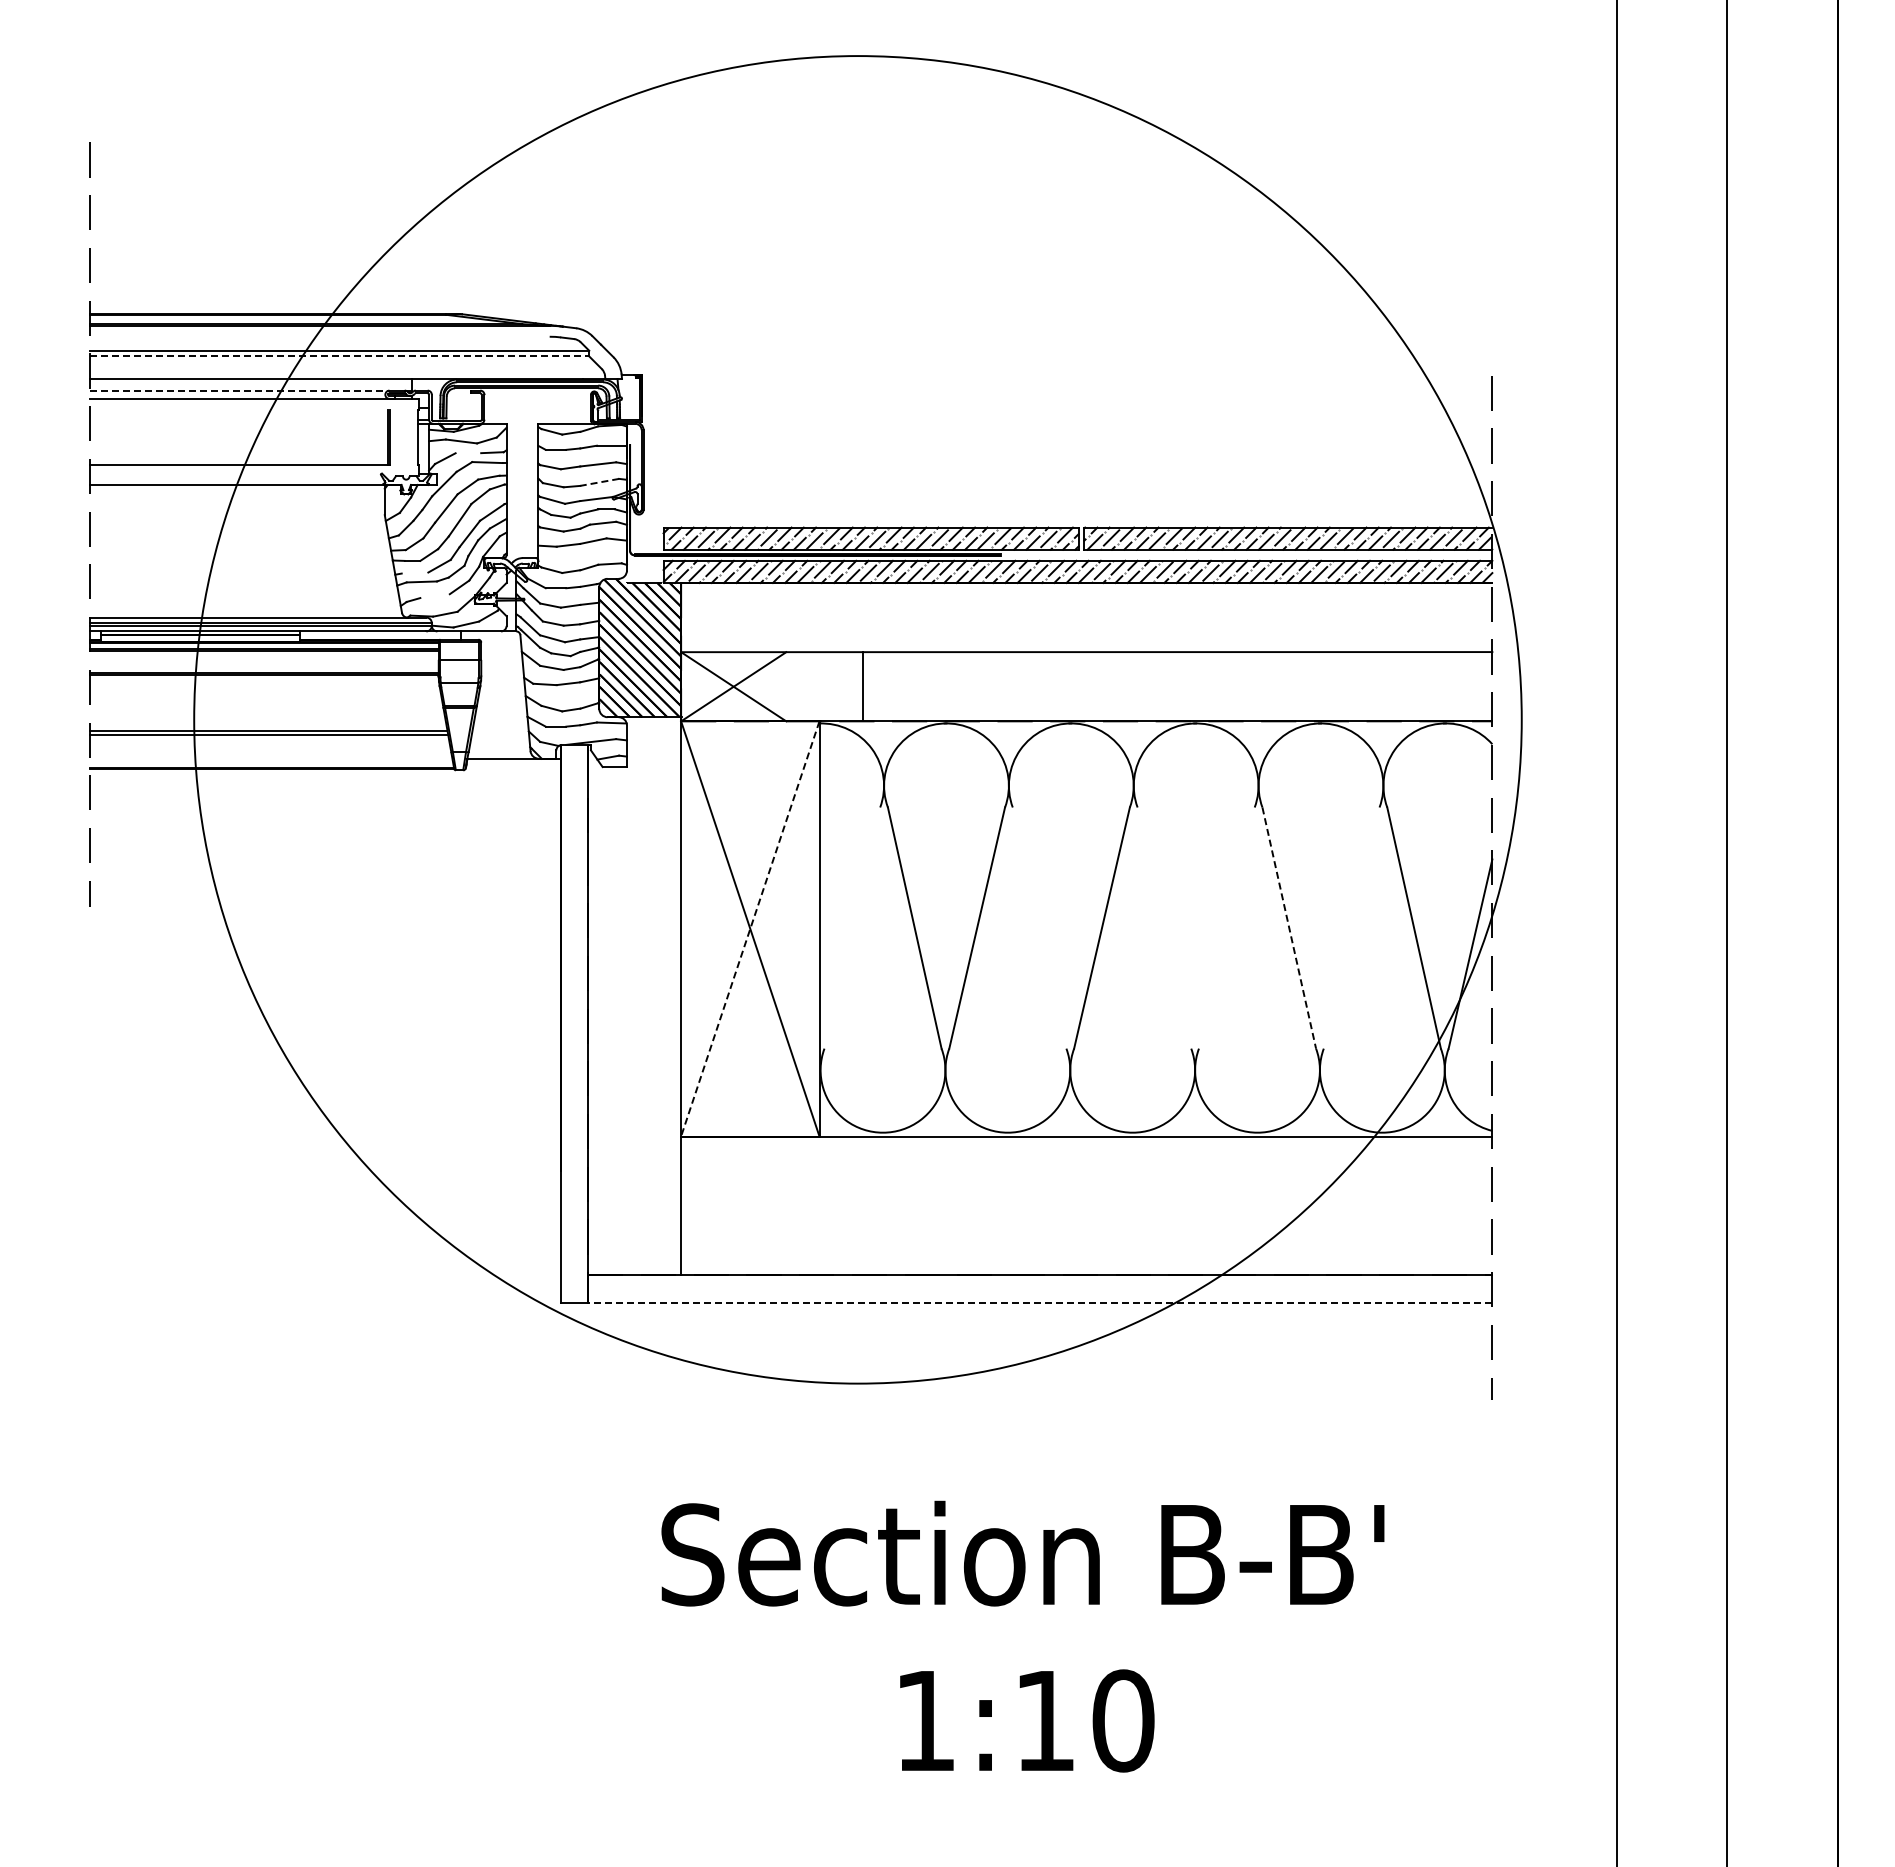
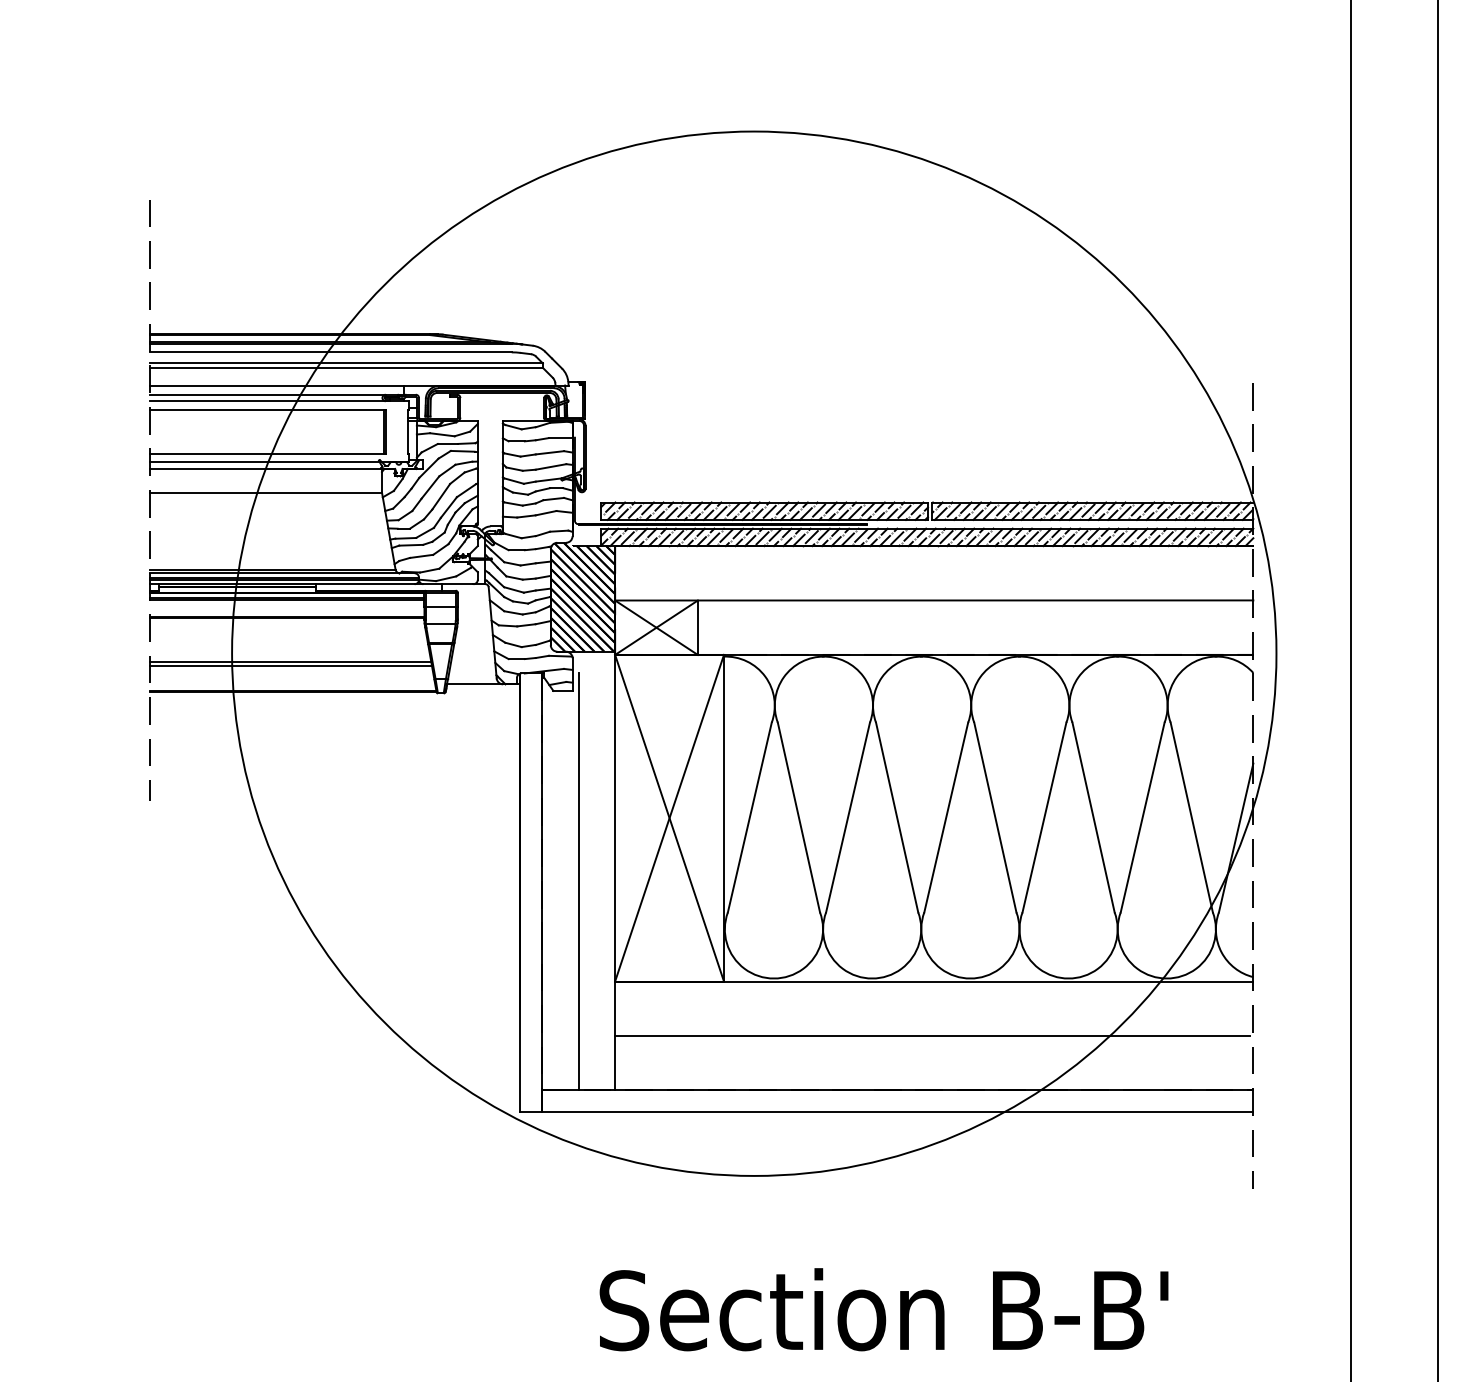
line: (319, 336) -> (330, 352), added
line: (339, 356) -> (346, 367), dashed -> solid
line: (239, 390) -> (267, 394), dashed -> solid
line: (240, 409) -> (268, 409), added
line: (468, 453) -> (447, 444), added
line: (254, 476) -> (279, 462), added
line: (599, 482) -> (550, 467), dashed -> solid
line: (237, 515) -> (266, 492), added
line: (414, 572) -> (405, 537), added
line: (434, 596) -> (421, 556), added
line: (246, 613) -> (273, 570), added
line: (863, 686) -> (698, 627), moved
line: (852, 927) -> (749, 817), added
line: (1039, 927) -> (897, 817), added
line: (1164, 927) -> (995, 817), added
line: (1226, 927) -> (1044, 817), added
line: (1351, 927) -> (1142, 817), added
line: (750, 928) -> (669, 817), dashed -> solid
line: (1289, 928) -> (1093, 817), dashed -> solid
line: (634, 1008) -> (578, 880), added
line: (1084, 1205) -> (932, 1035), added
line: (1039, 1302) -> (897, 1112), dashed -> solid

